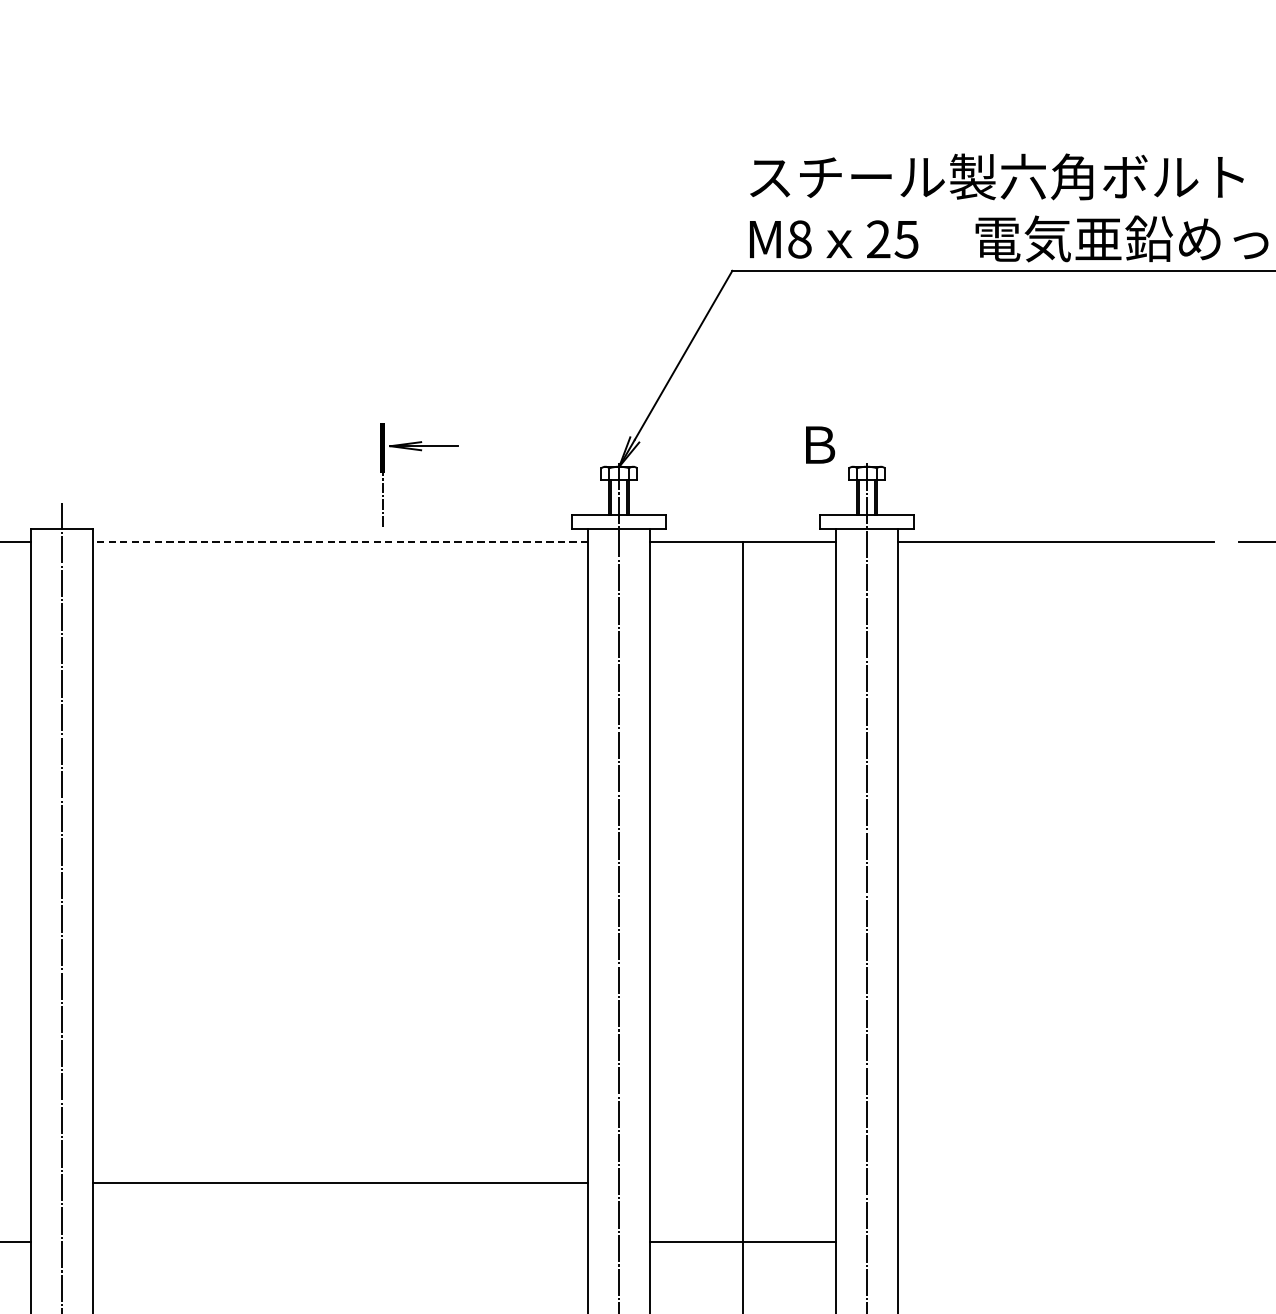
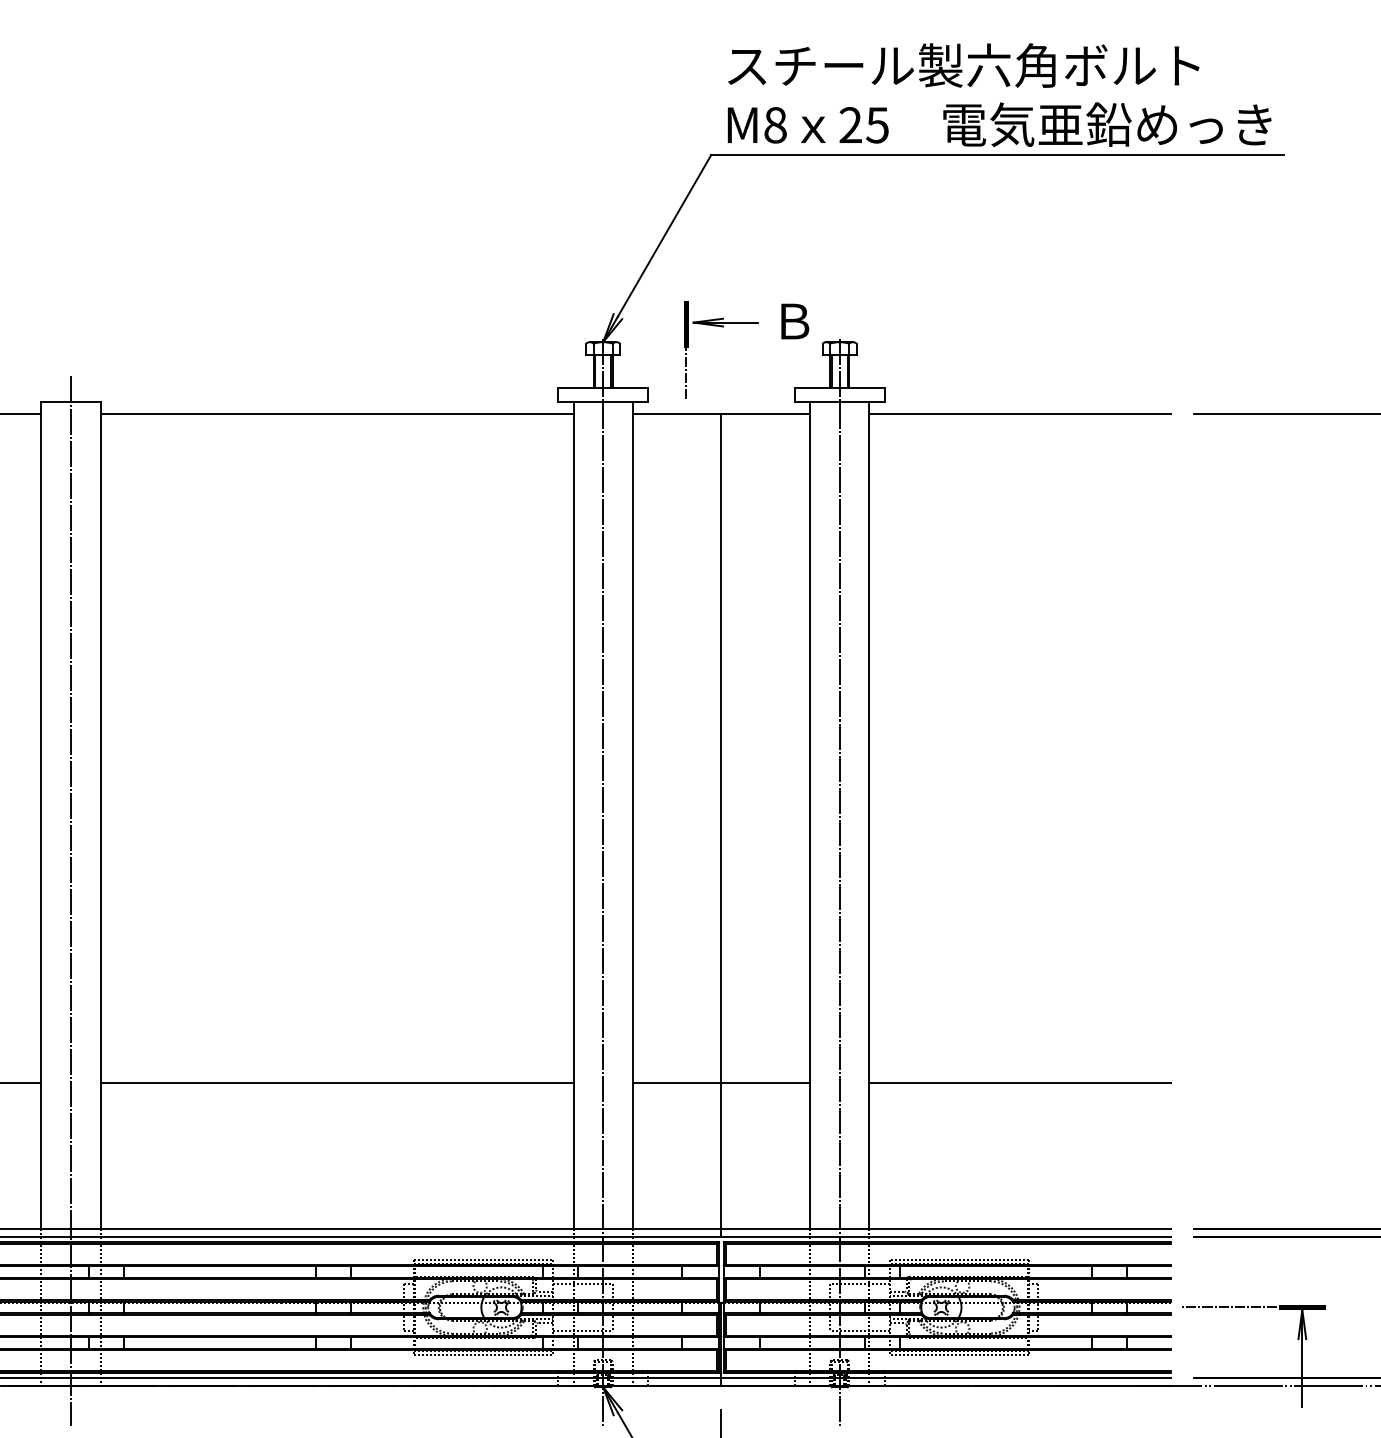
part: (419, 451) -> (721, 327), moved
line: (341, 541) -> (337, 413), dashed -> solid
line: (339, 1182) -> (336, 1082), moved
line: (1055, 1242) -> (1019, 1082), added

